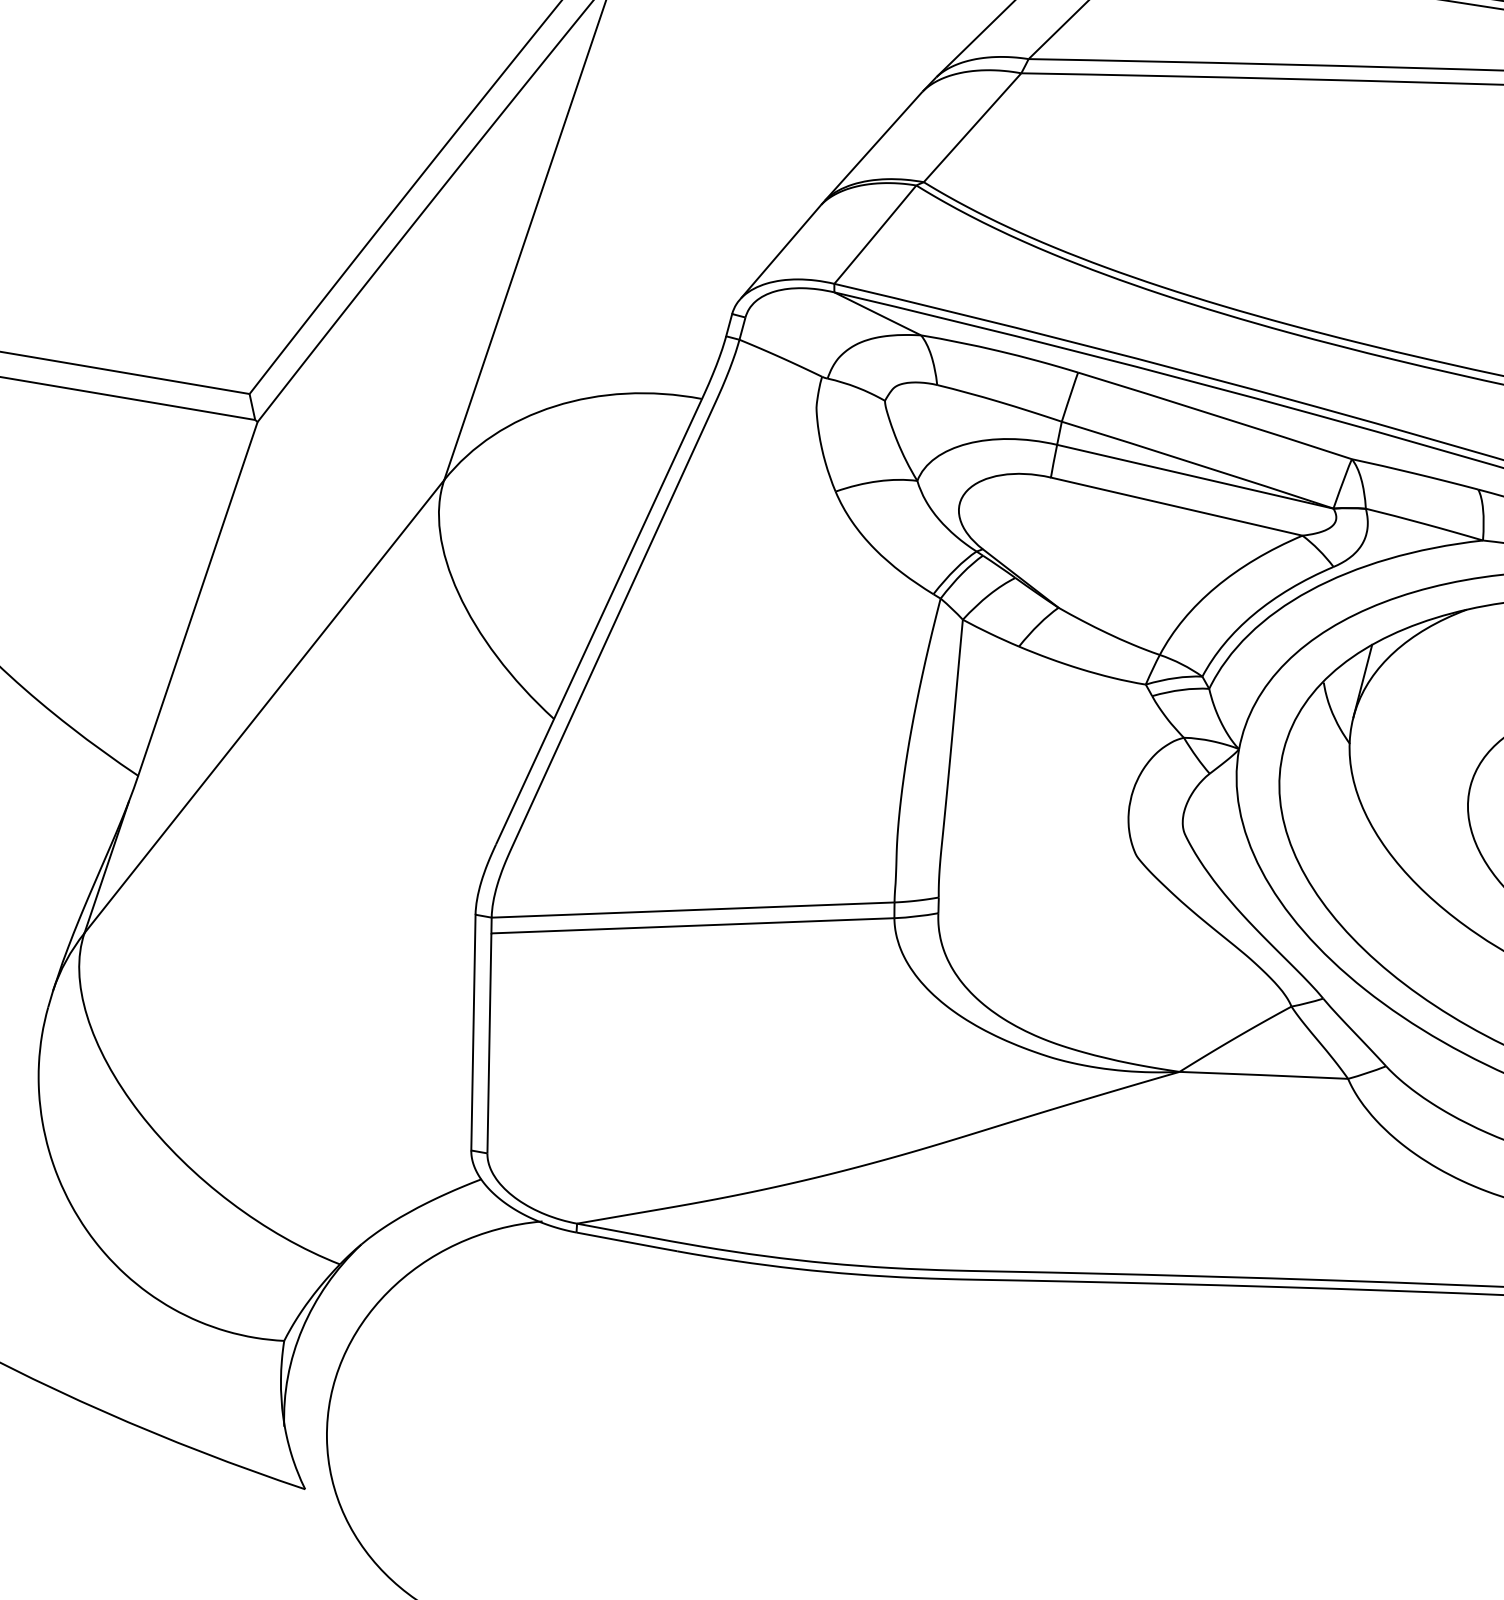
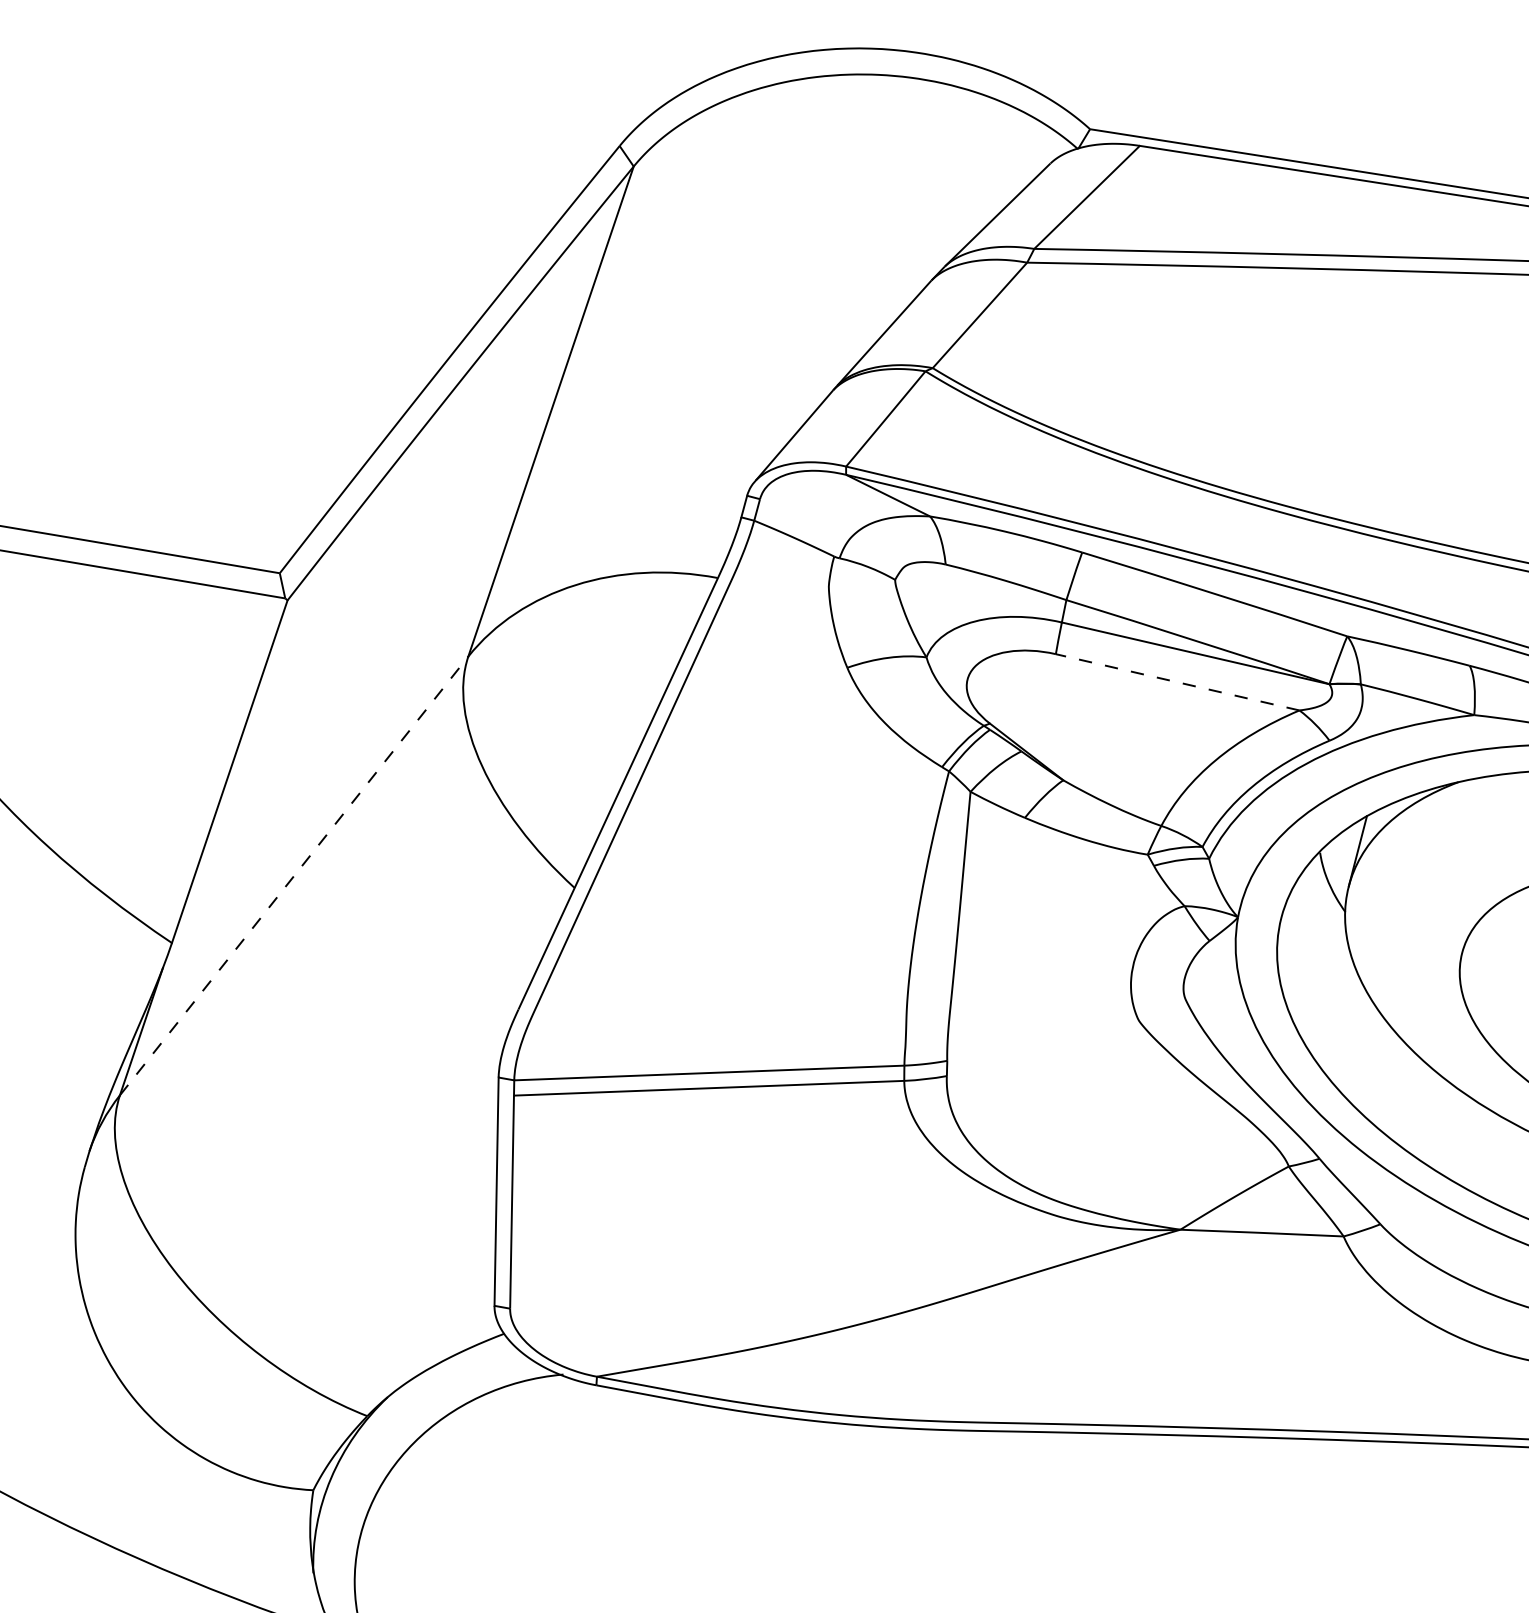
line: (1176, 506) -> (1177, 682), solid -> dashed
line: (264, 706) -> (294, 875), solid -> dashed

